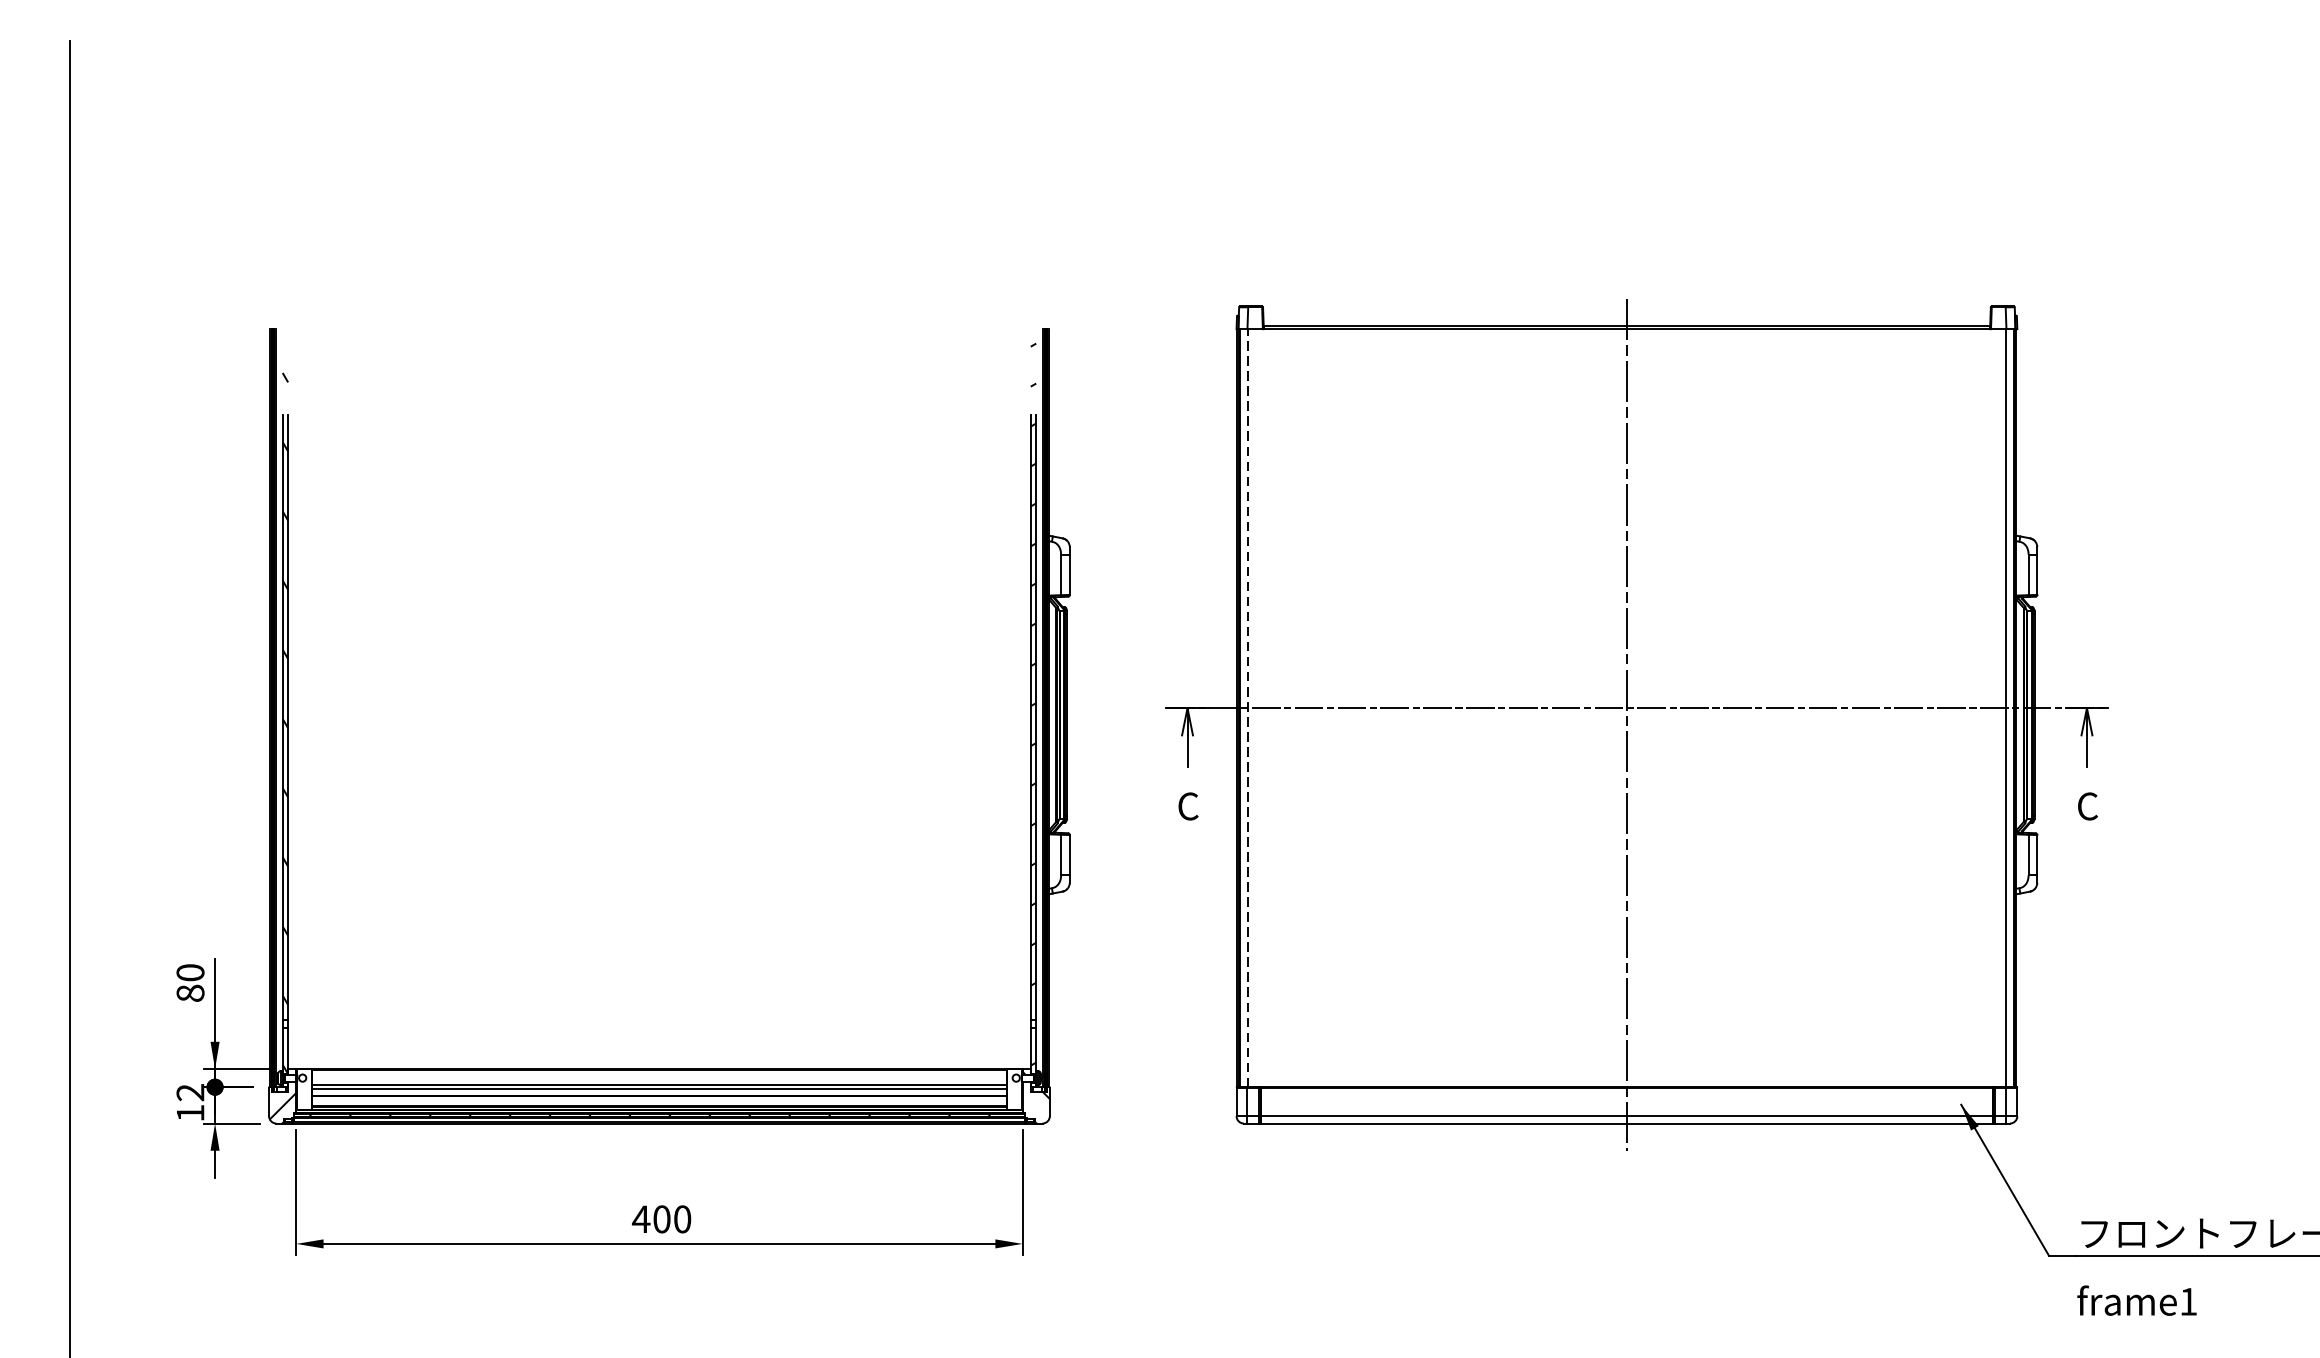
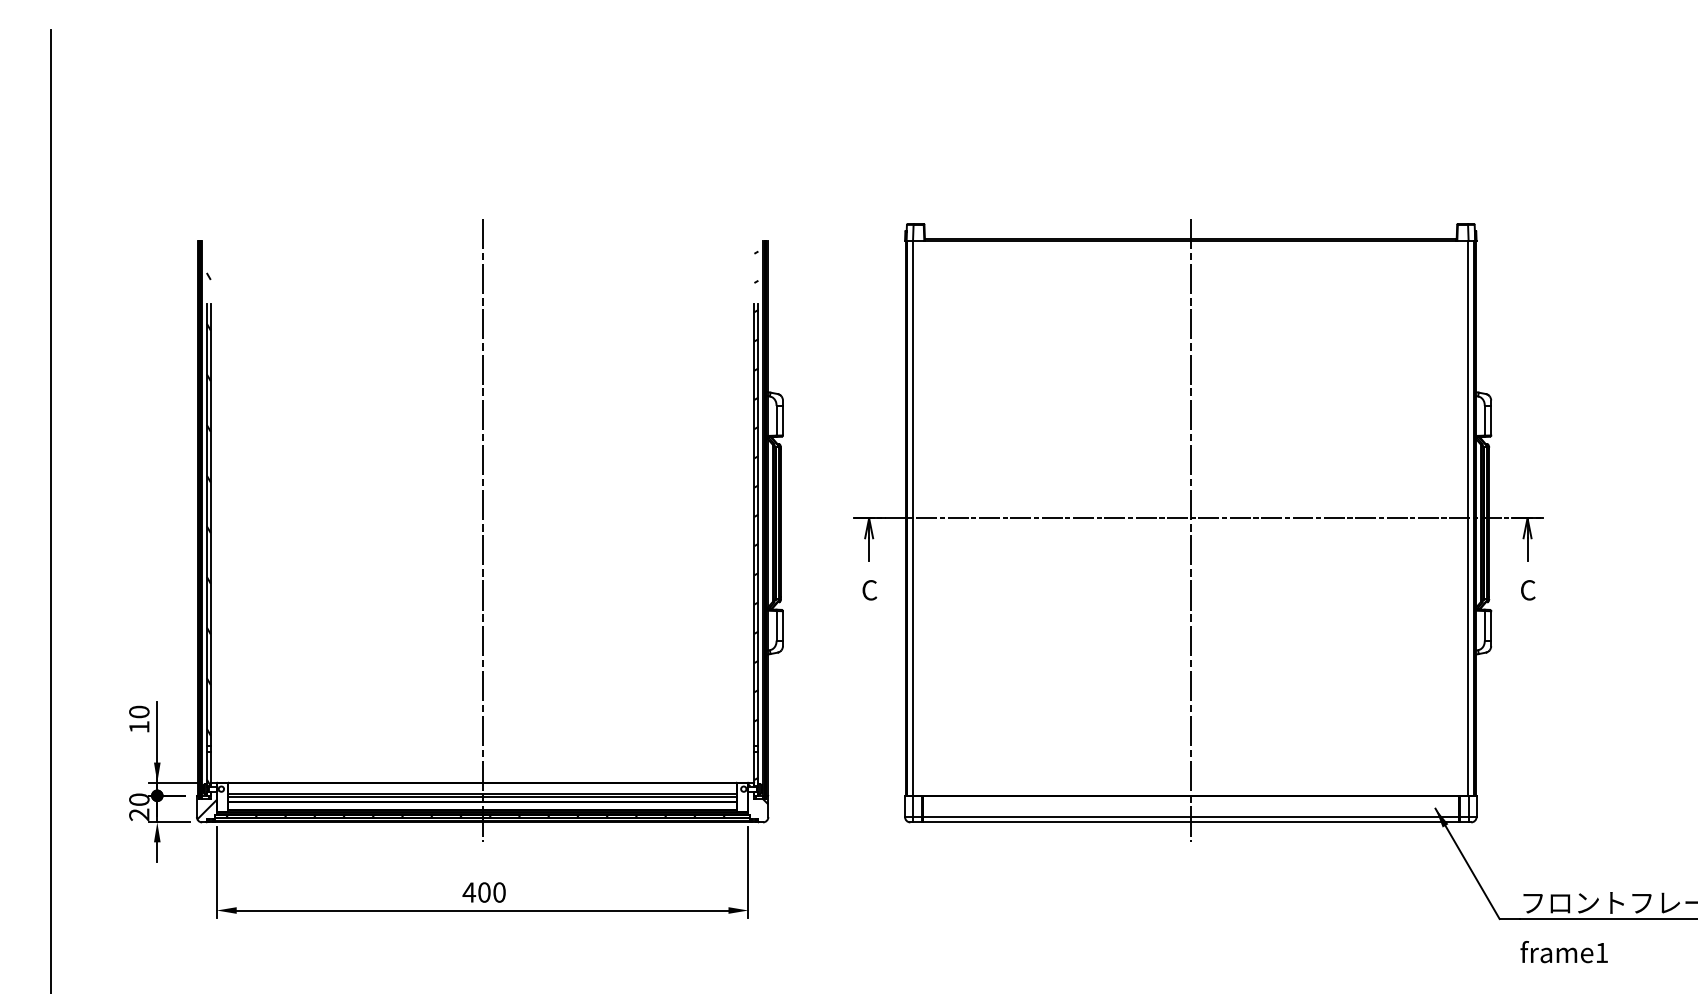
line: (1248, 707) -> (913, 517), dashed -> solid
line: (659, 724) -> (482, 530), added
text: (190, 992) -> (139, 726), 80 -> 10
text: (190, 1101) -> (139, 806), 12 -> 20

